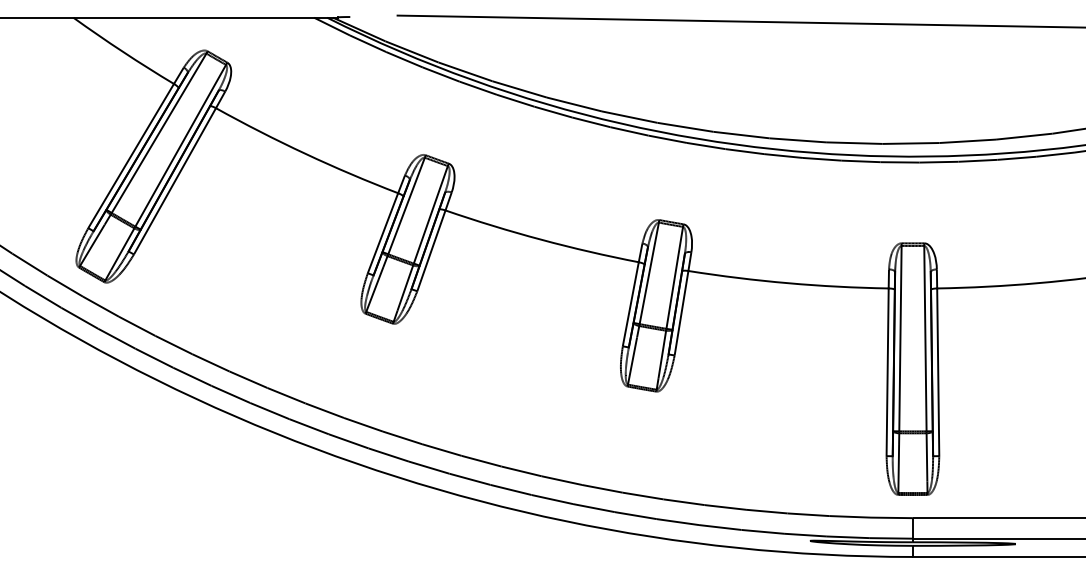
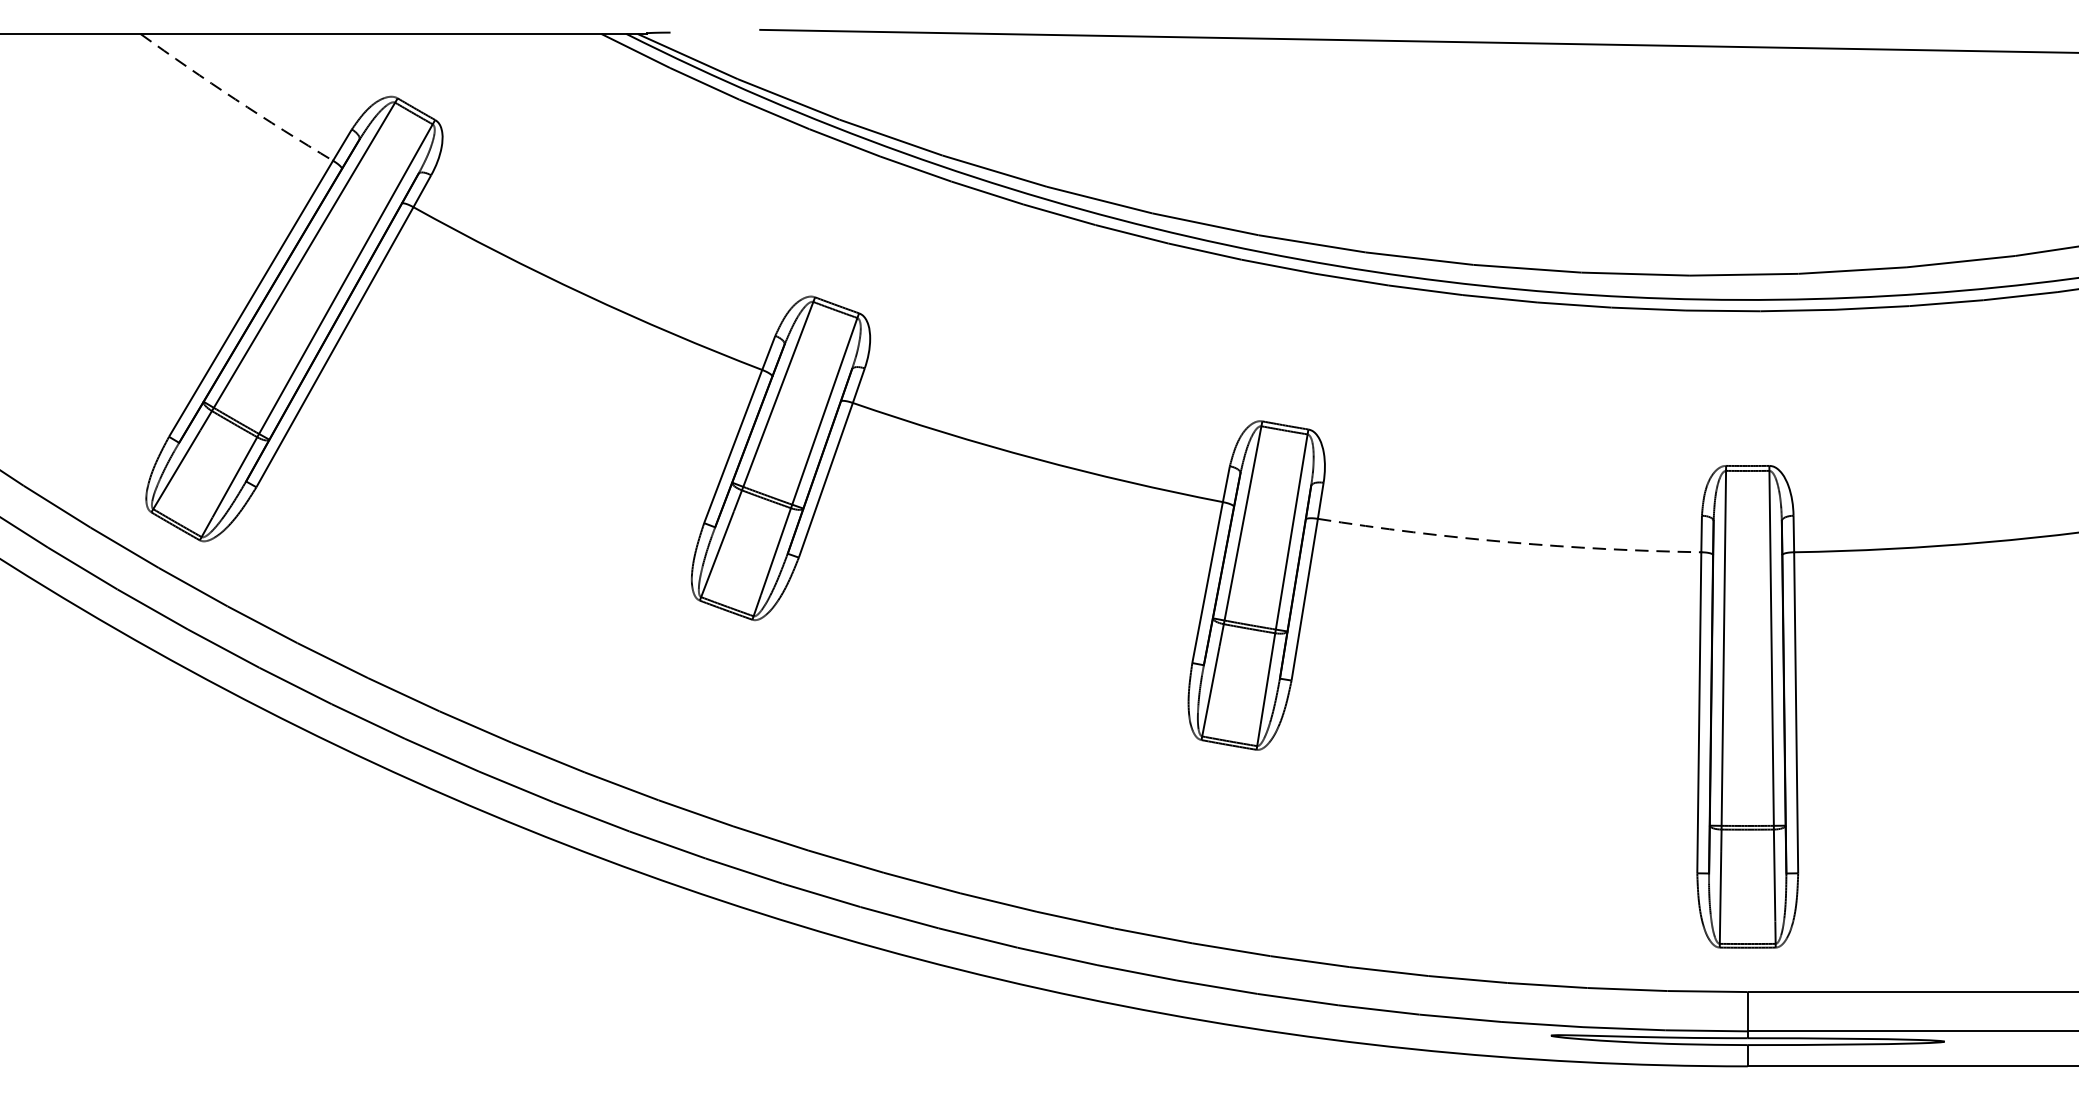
arc: (123, 51) -> (236, 98), solid -> dashed
arc: (788, 283) -> (1509, 542), solid -> dashed

